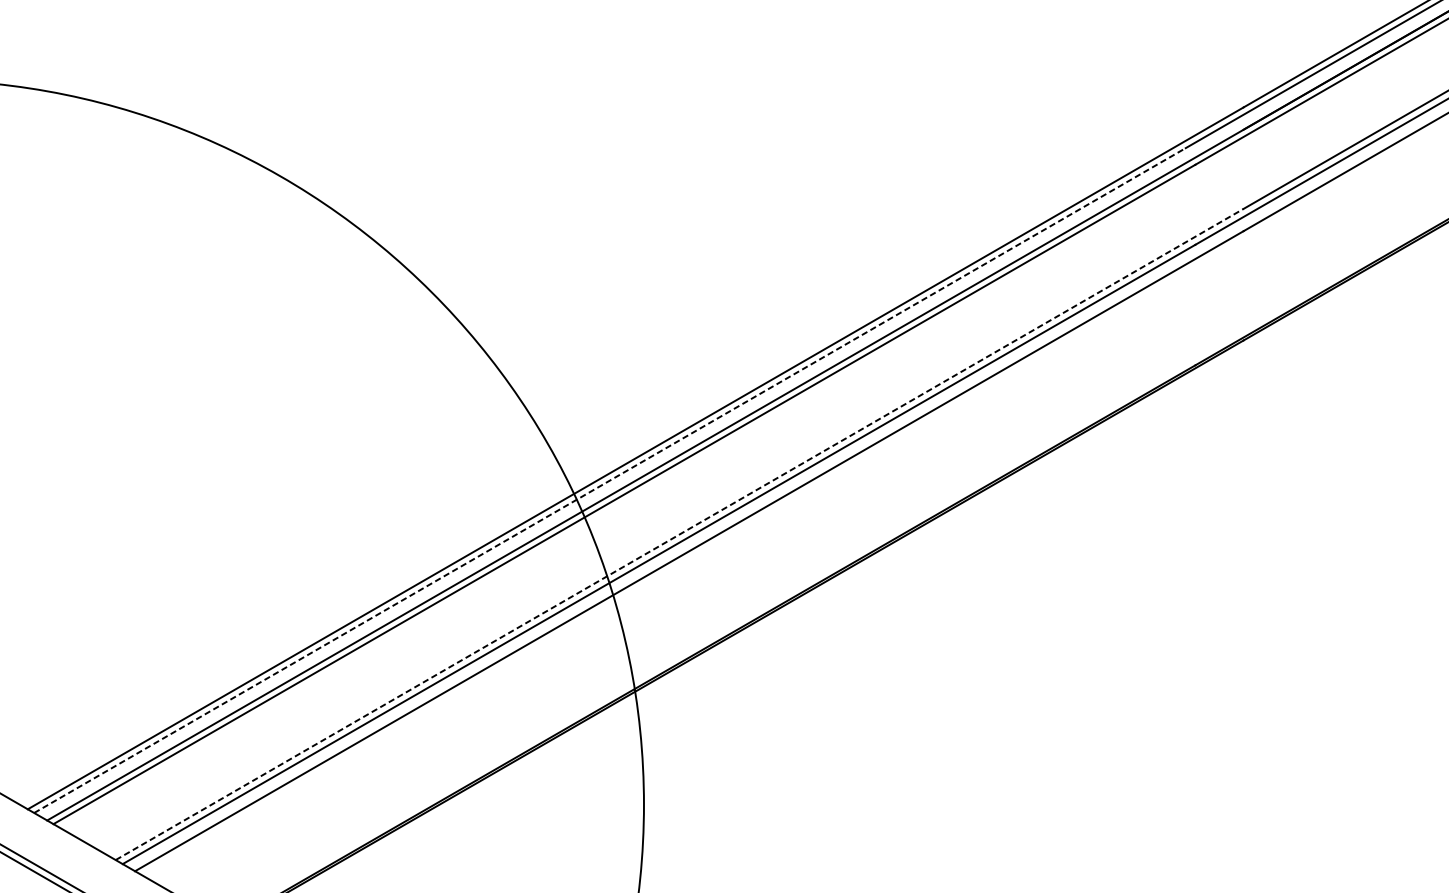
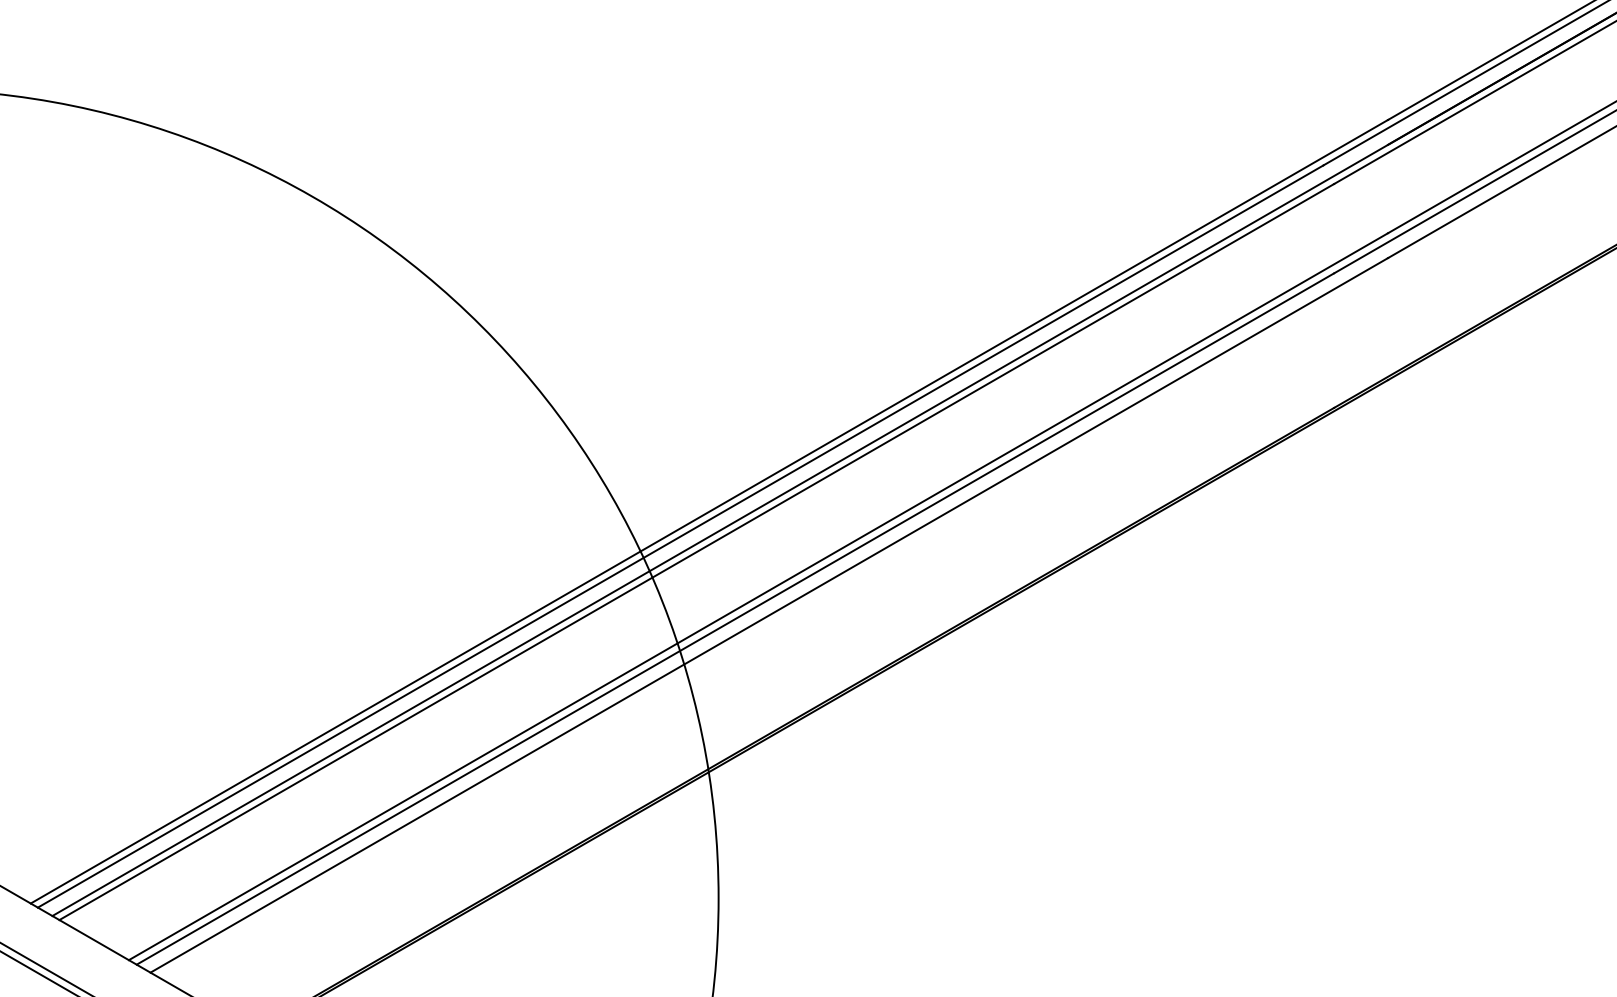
line: (610, 480) -> (681, 536), dashed -> solid
line: (679, 534) -> (758, 596), dashed -> solid

